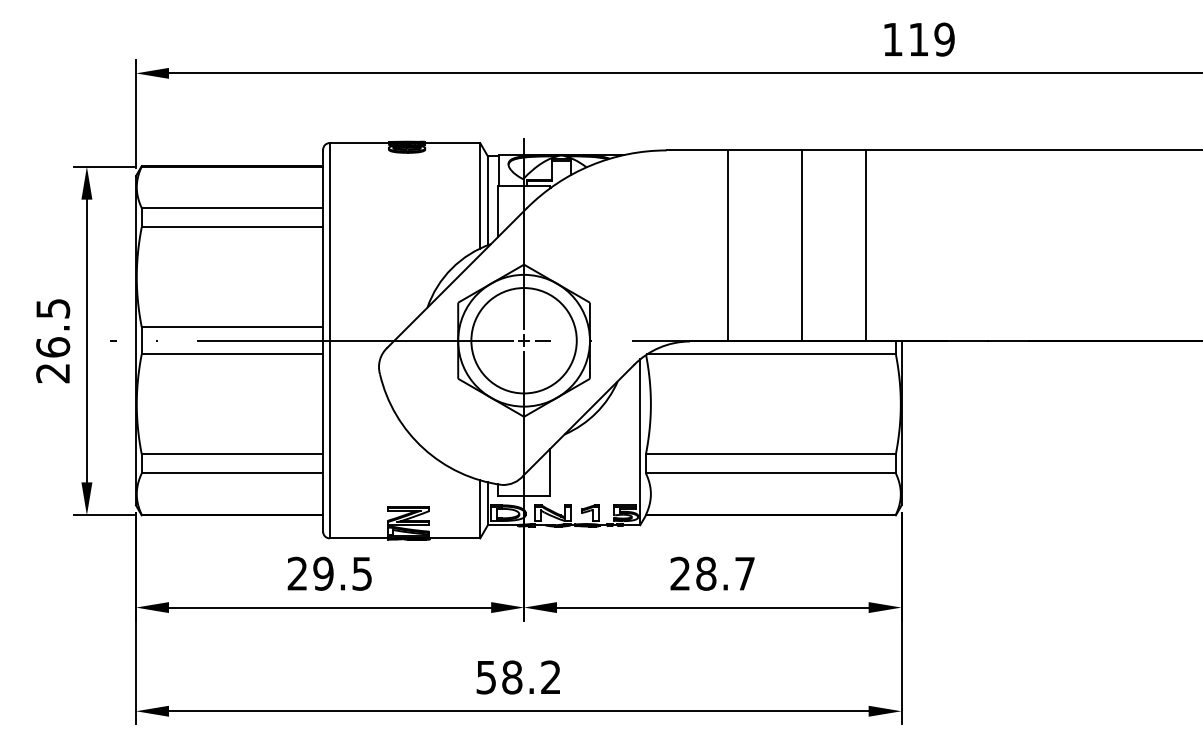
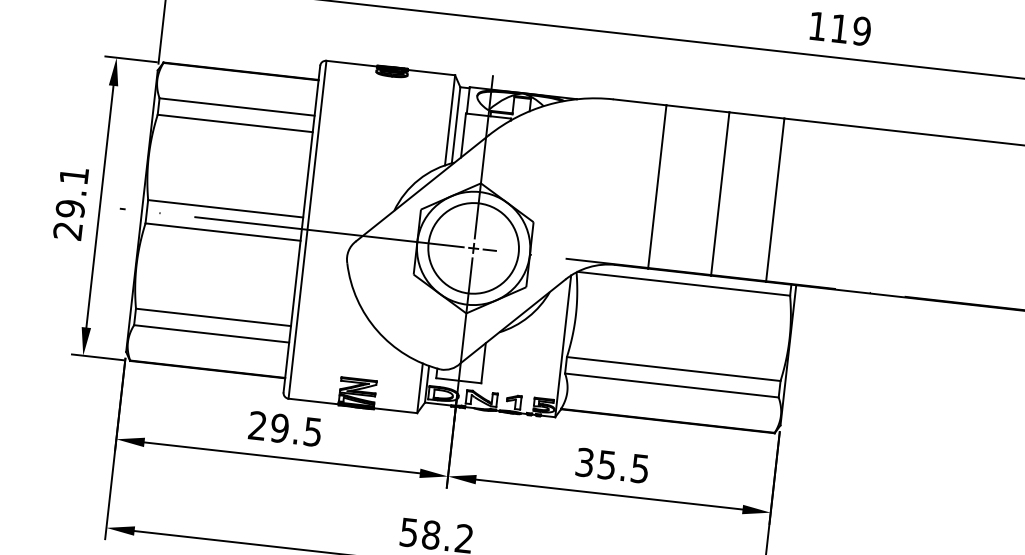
text: (53, 328) -> (72, 192), 26.5 -> 29.1
text: (712, 573) -> (612, 465), 28.7 -> 35.5

